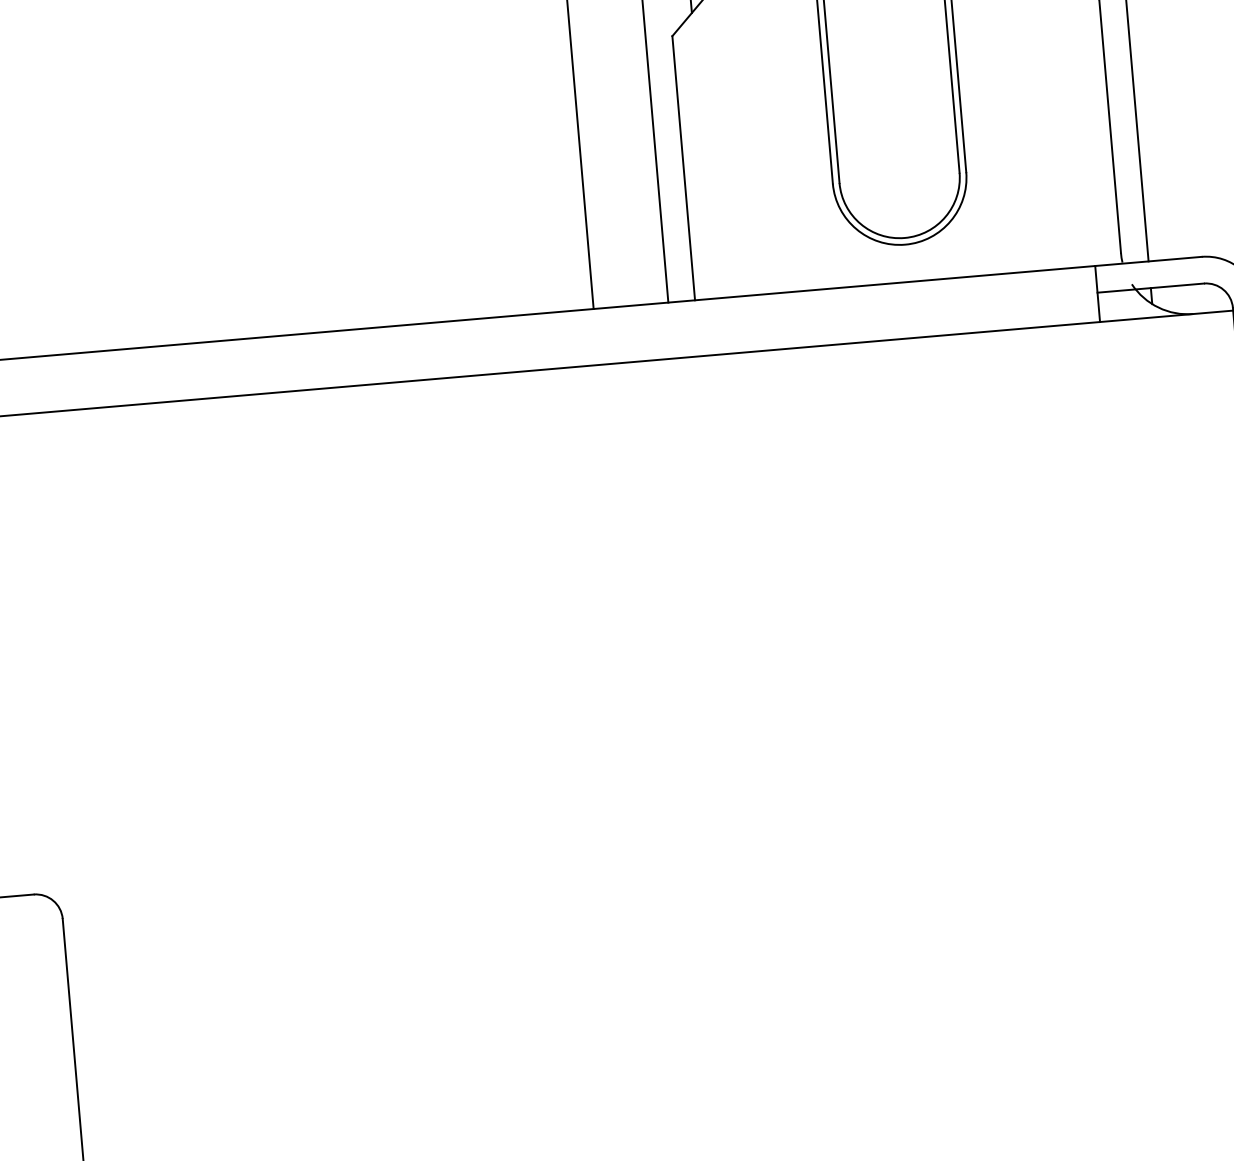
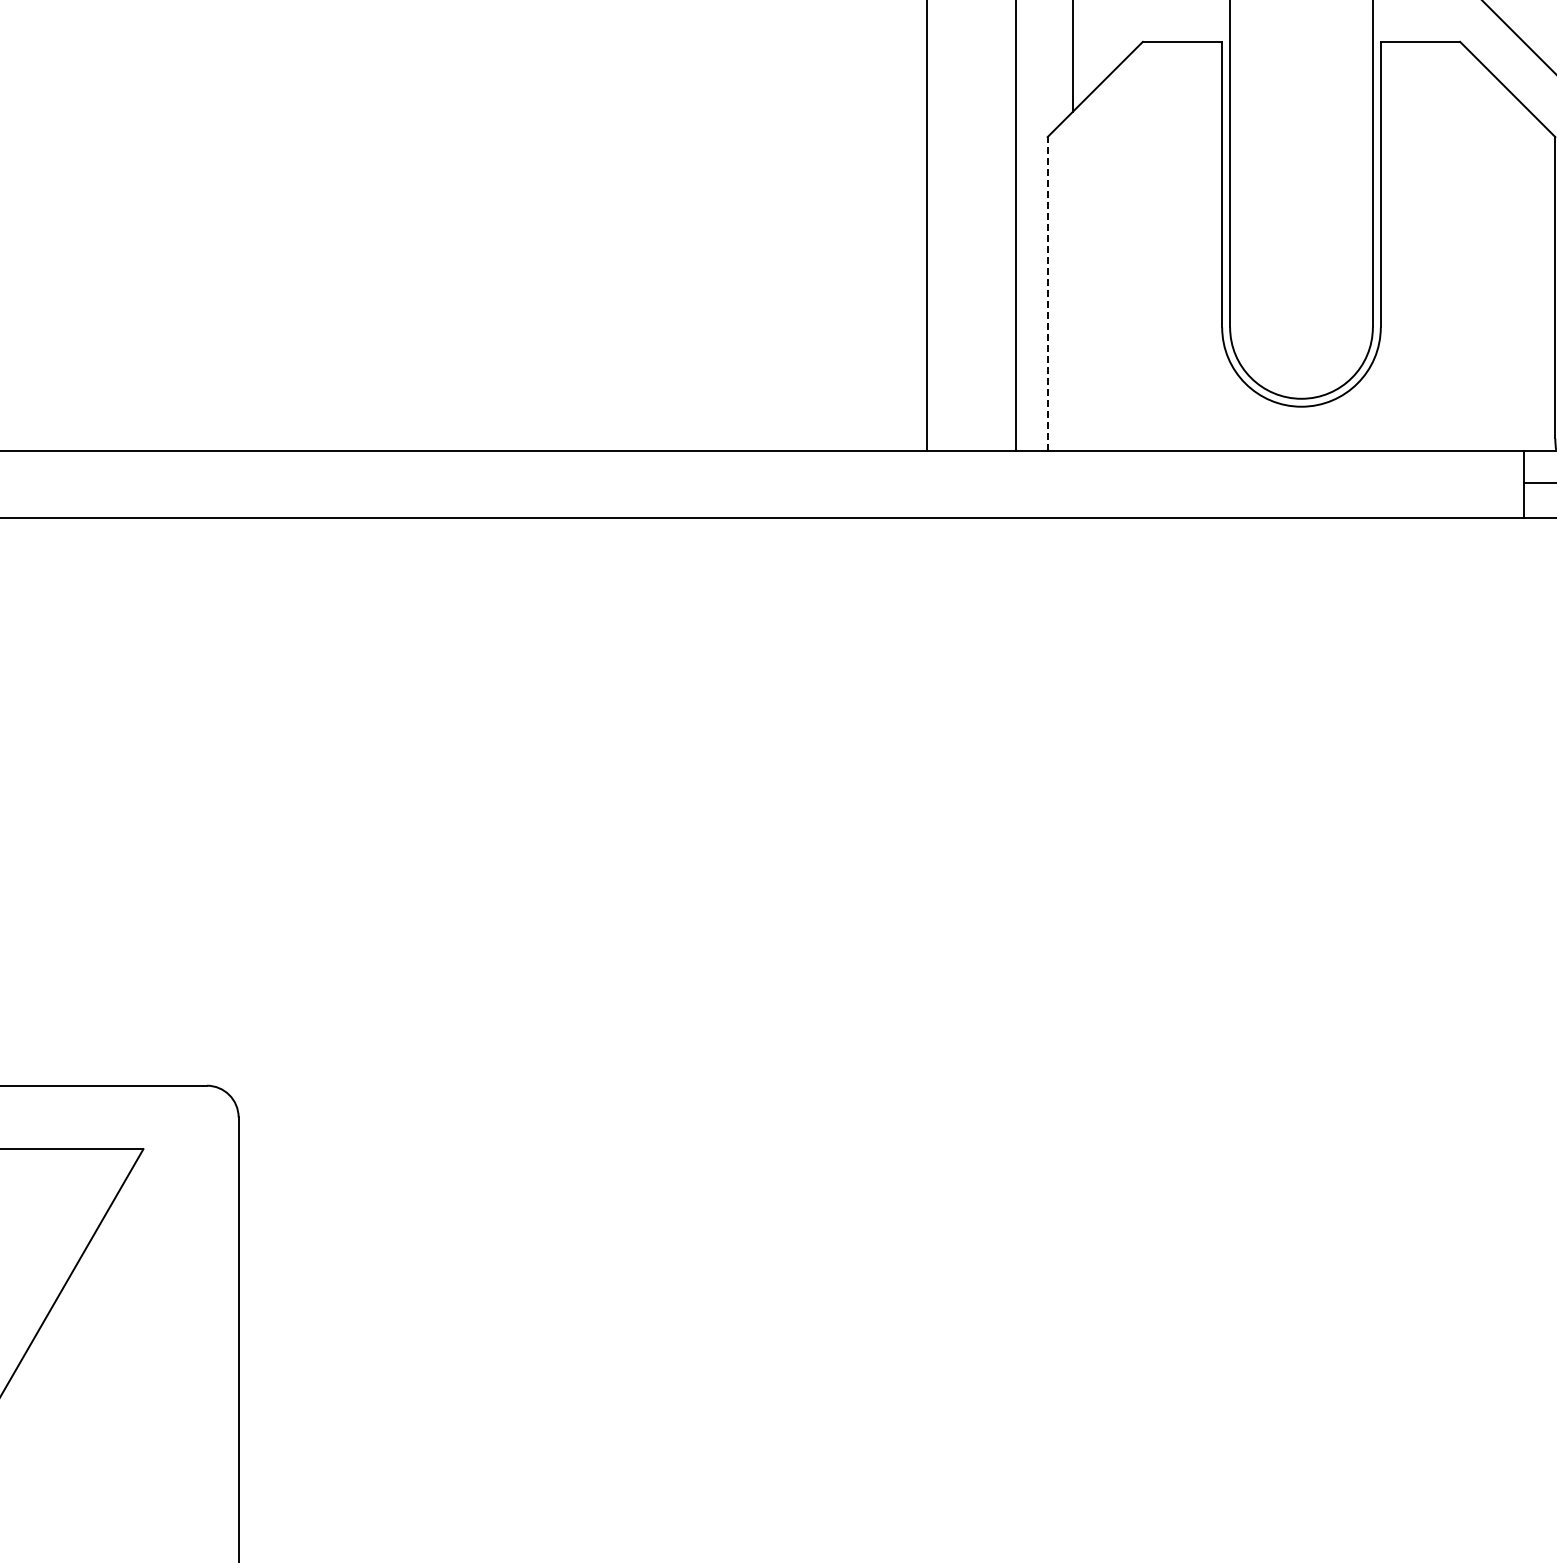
line: (683, 167) -> (1047, 293), solid -> dashed

